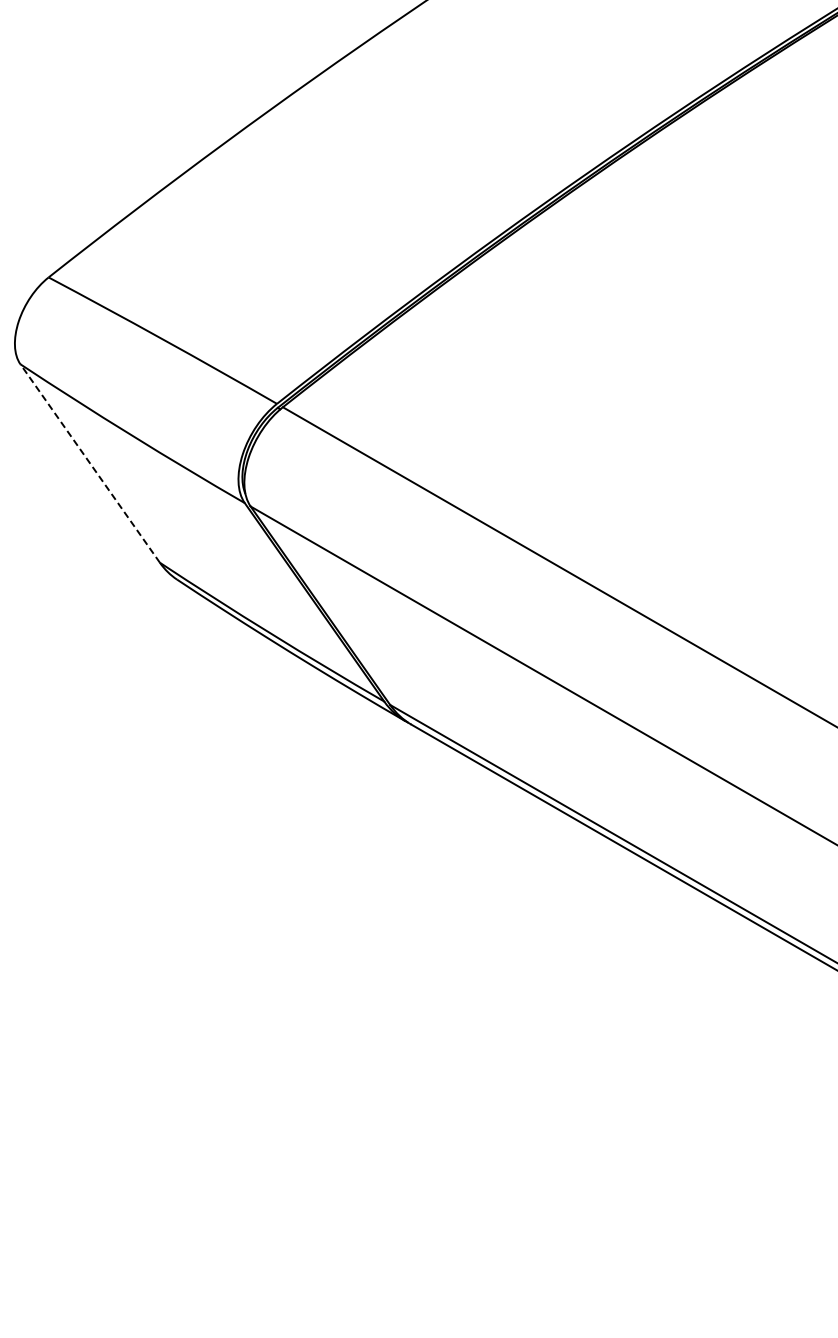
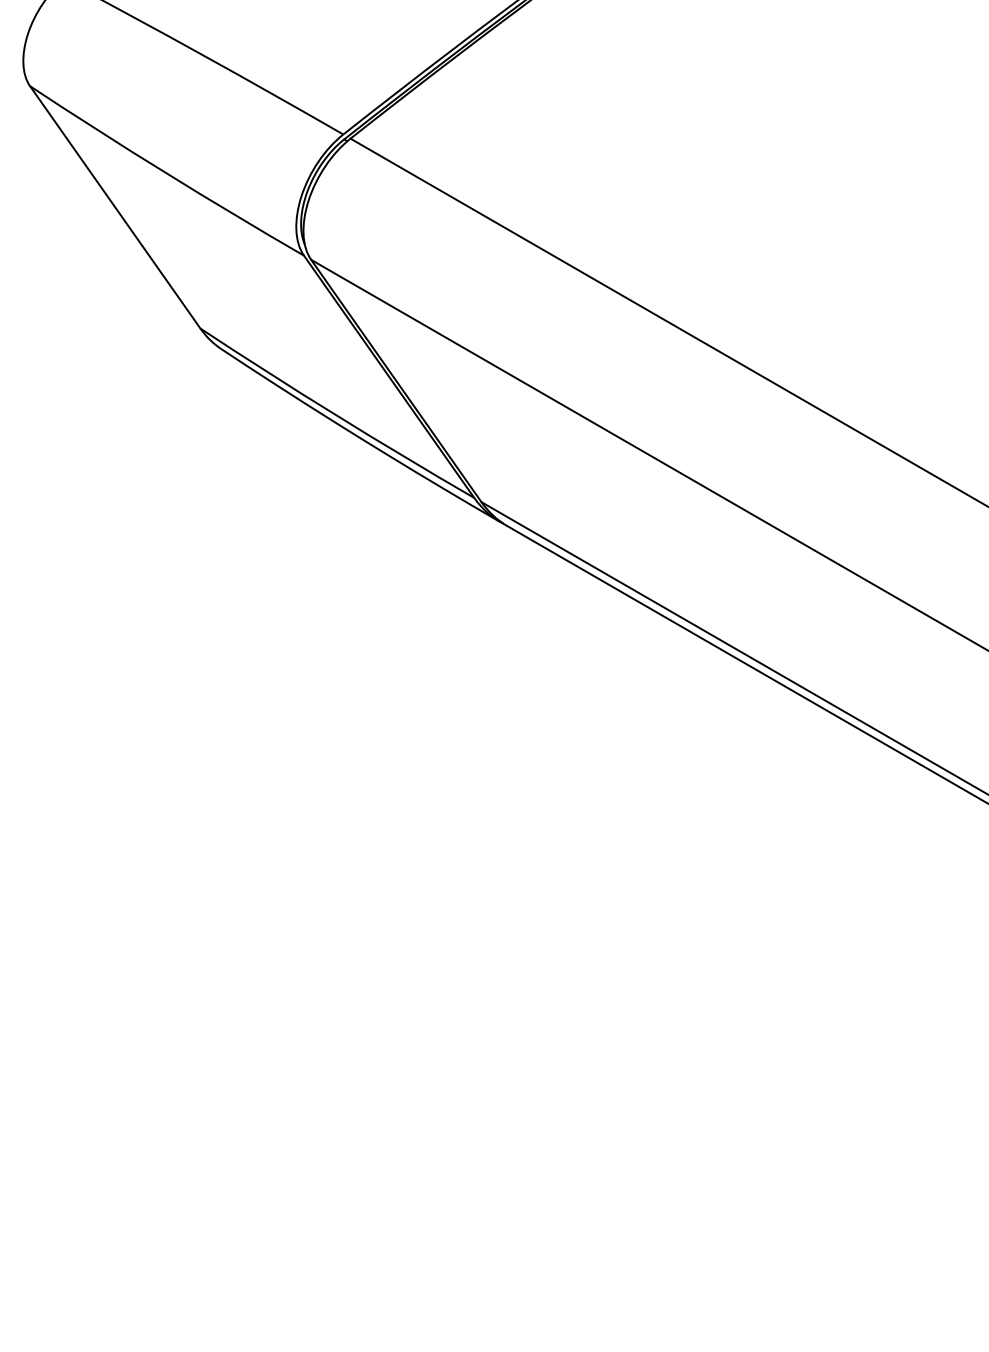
line: (89, 463) -> (114, 207), dashed -> solid

